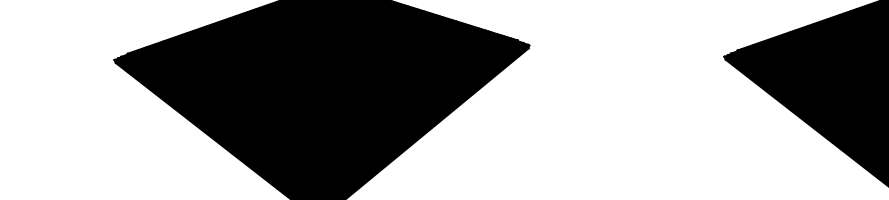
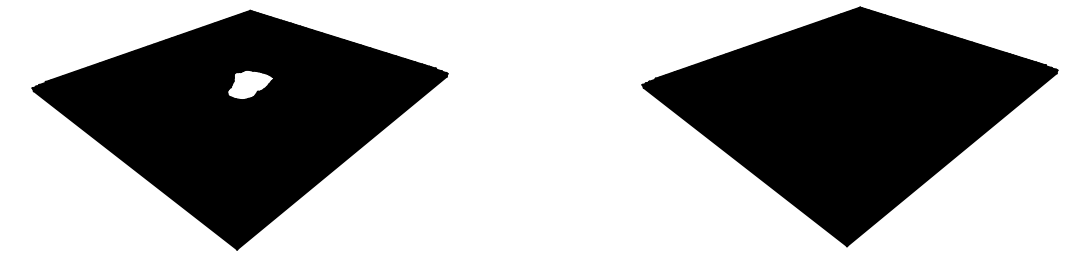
fill: (332, 56) -> (250, 84), removed

